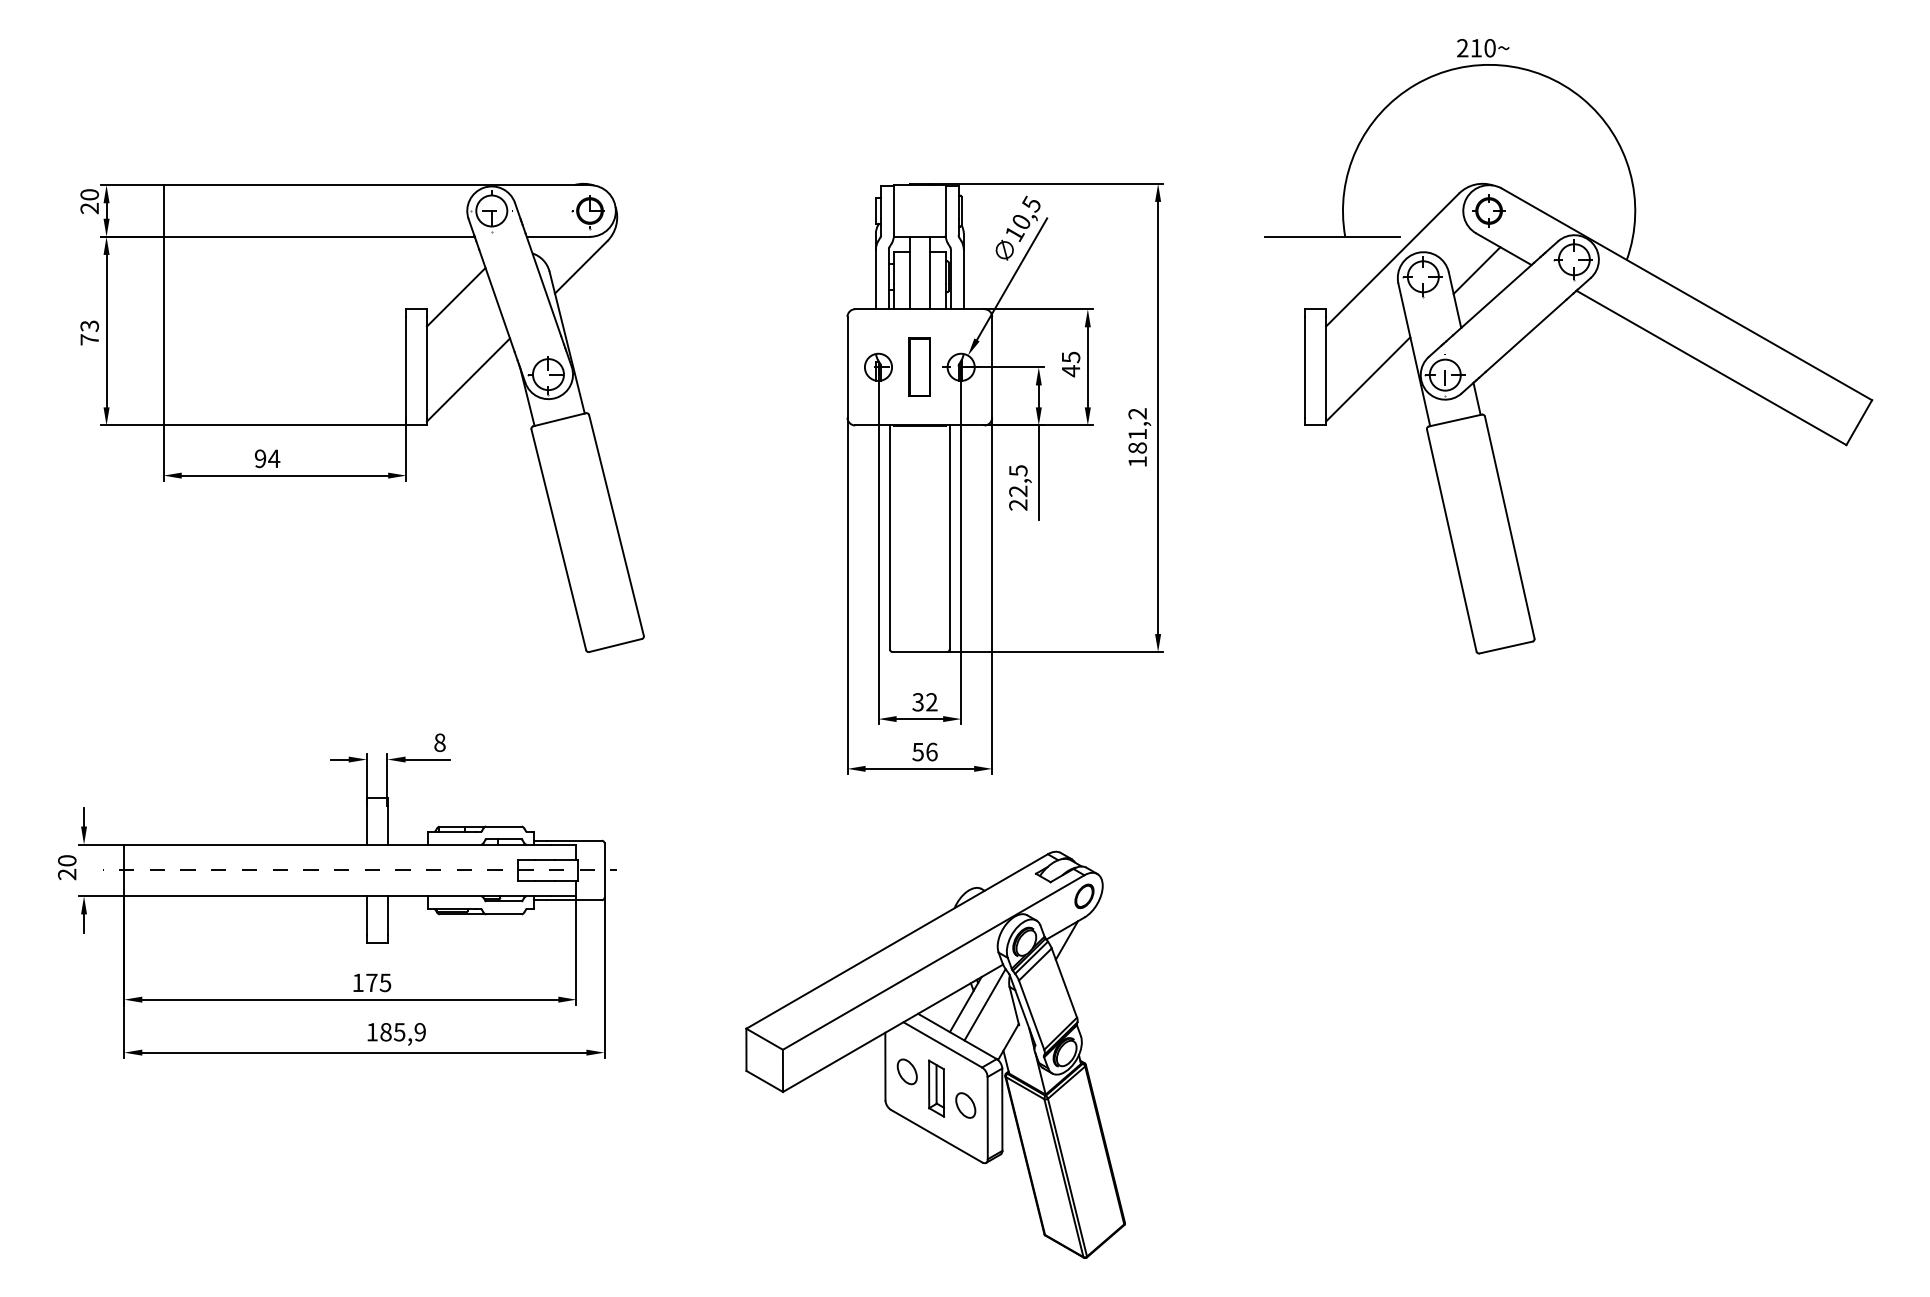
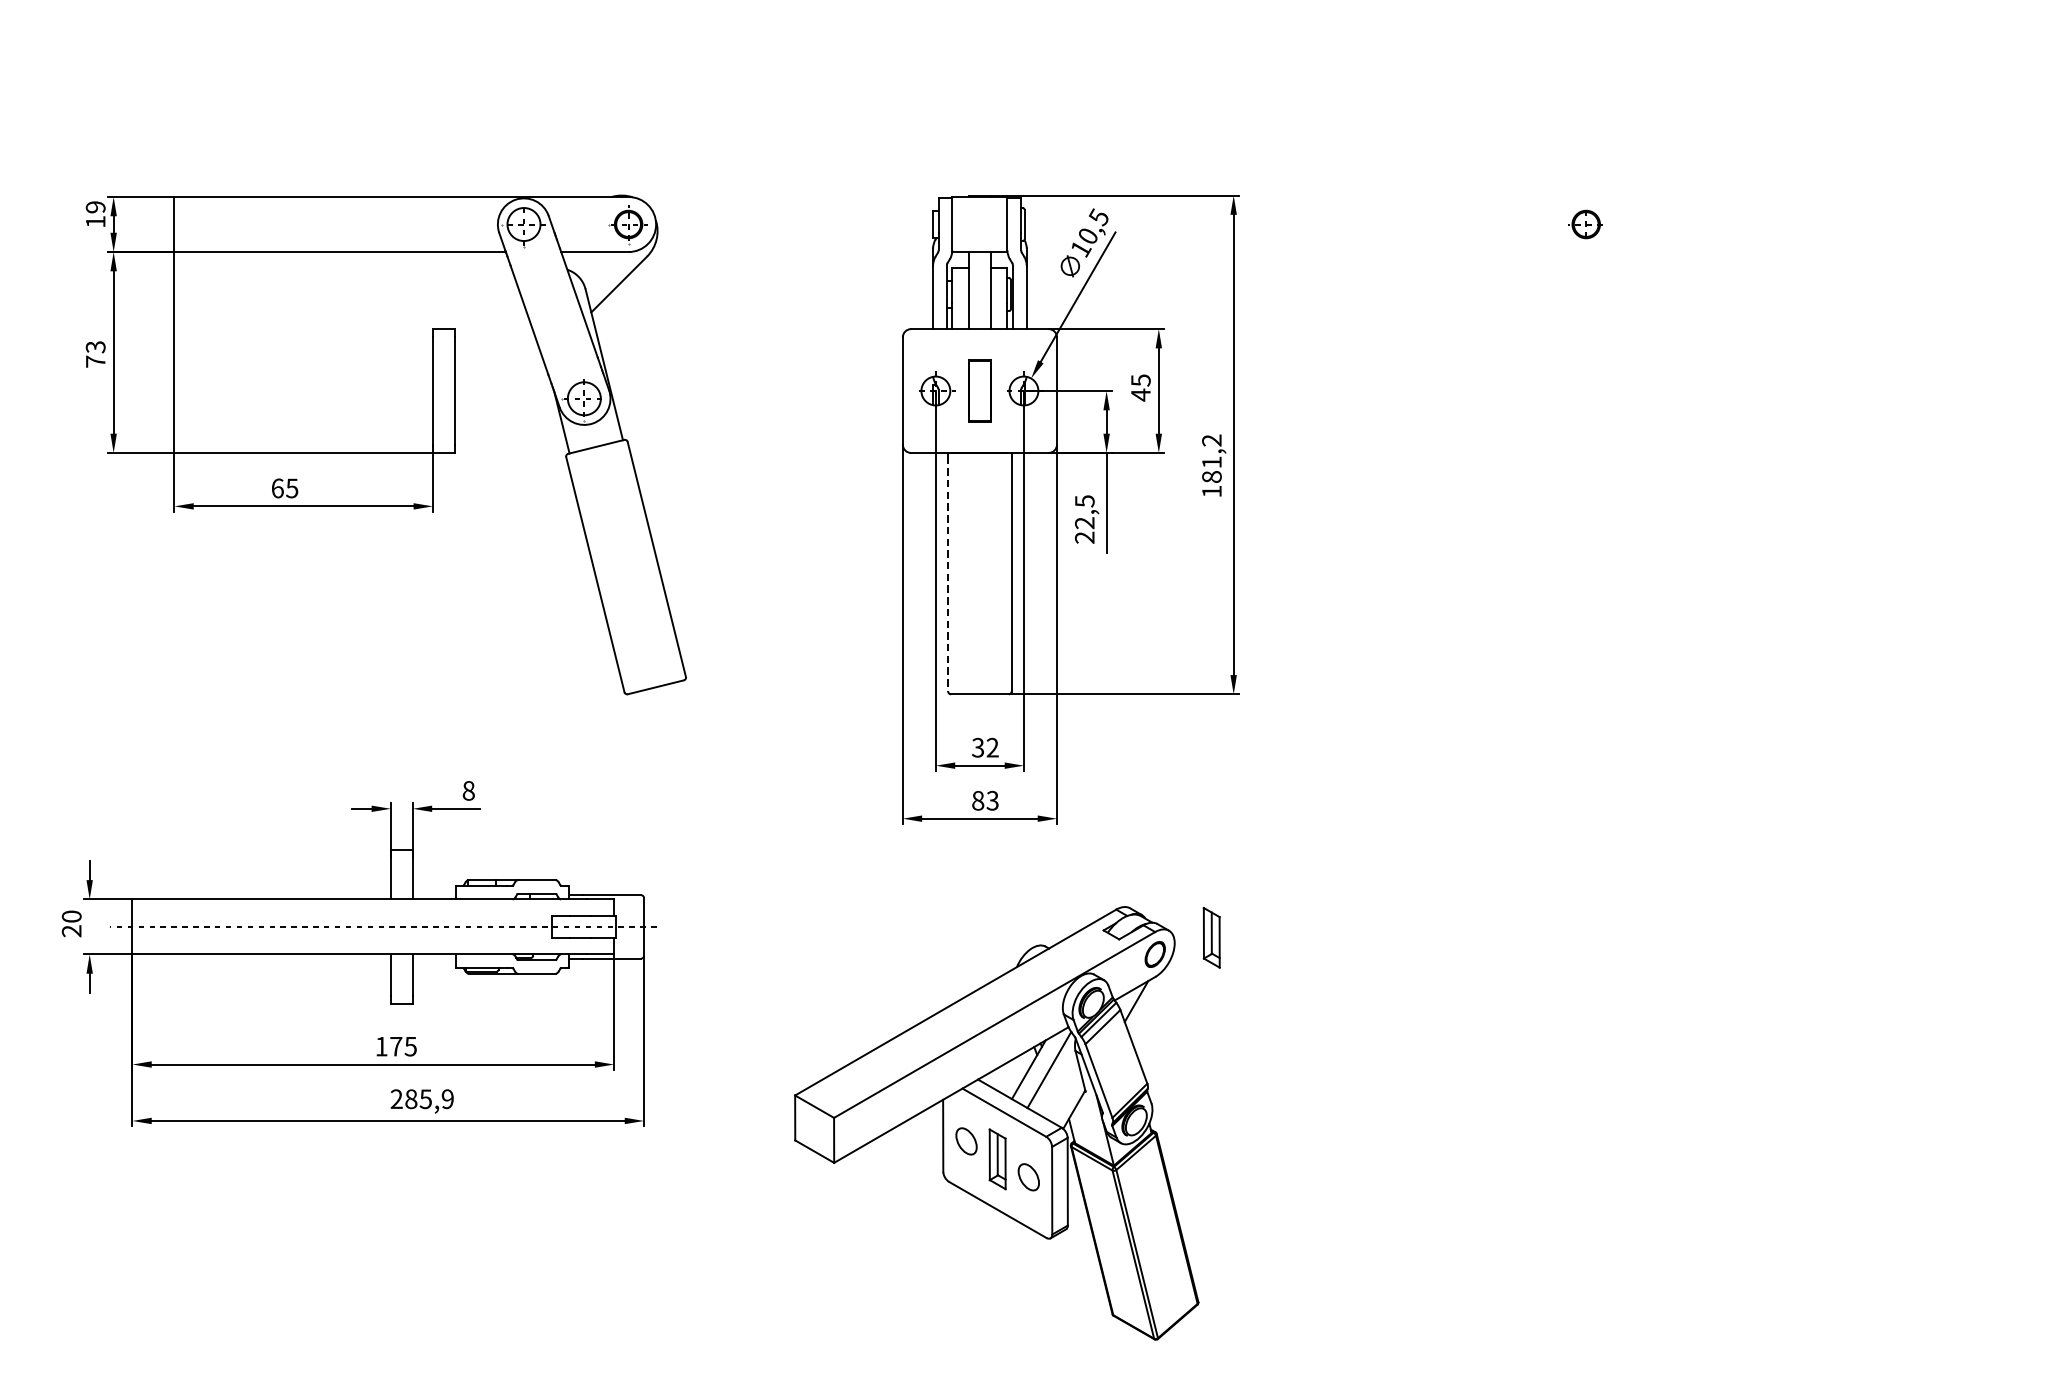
text: (89, 201) -> (95, 214), 20 -> 19
line: (455, 296) -> (485, 315), removed
part: (1548, 317) -> (1649, 337), removed
line: (468, 379) -> (499, 403), removed
text: (267, 458) -> (285, 488), 94 -> 65
line: (890, 539) -> (948, 574), solid -> dashed
text: (924, 751) -> (984, 800), 56 -> 83
part: (1137, 880) -> (1211, 937), added
text: (371, 1032) -> (395, 1099), 185,9 -> 285,9

